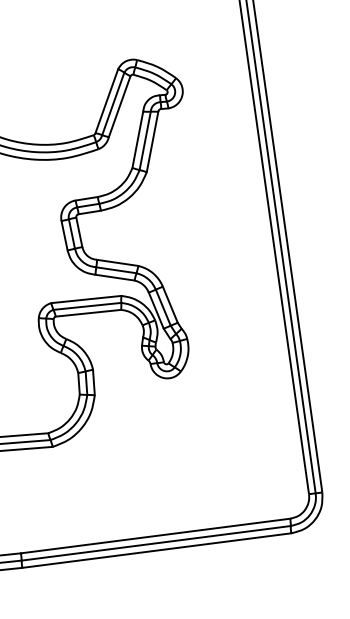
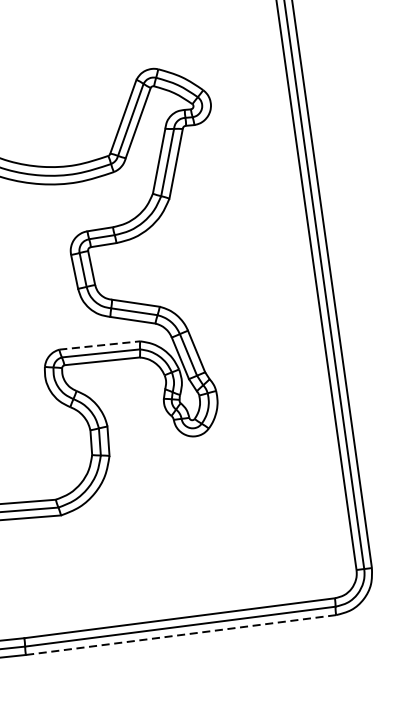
line: (86, 299) -> (99, 345), solid -> dashed
line: (156, 550) -> (180, 634), solid -> dashed

